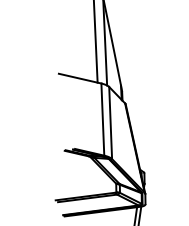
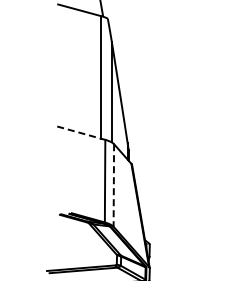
line: (80, 78) -> (81, 133), solid -> dashed
line: (110, 123) -> (113, 185), solid -> dashed

